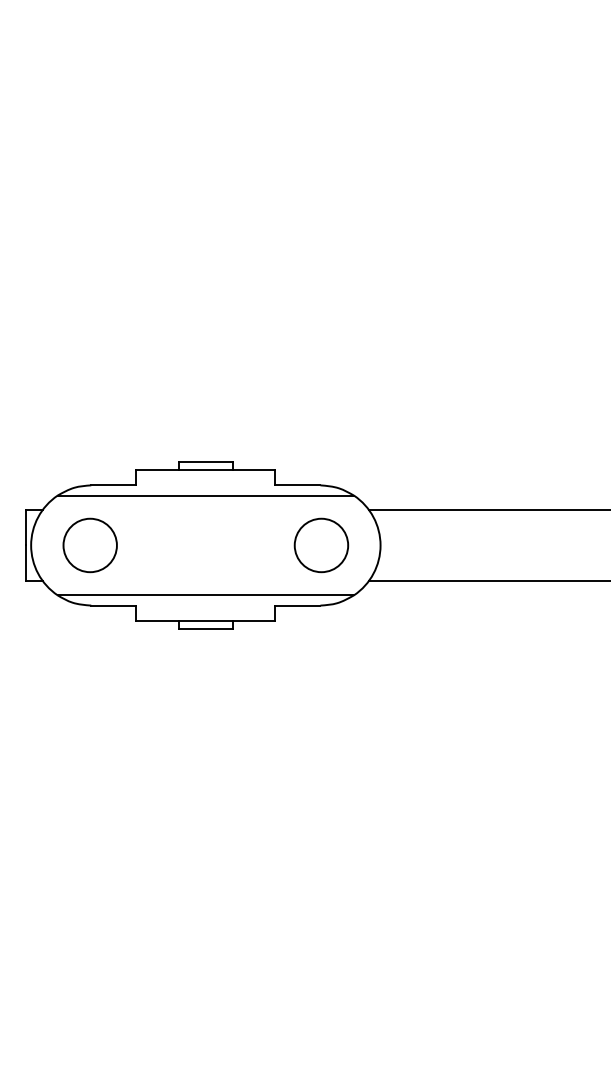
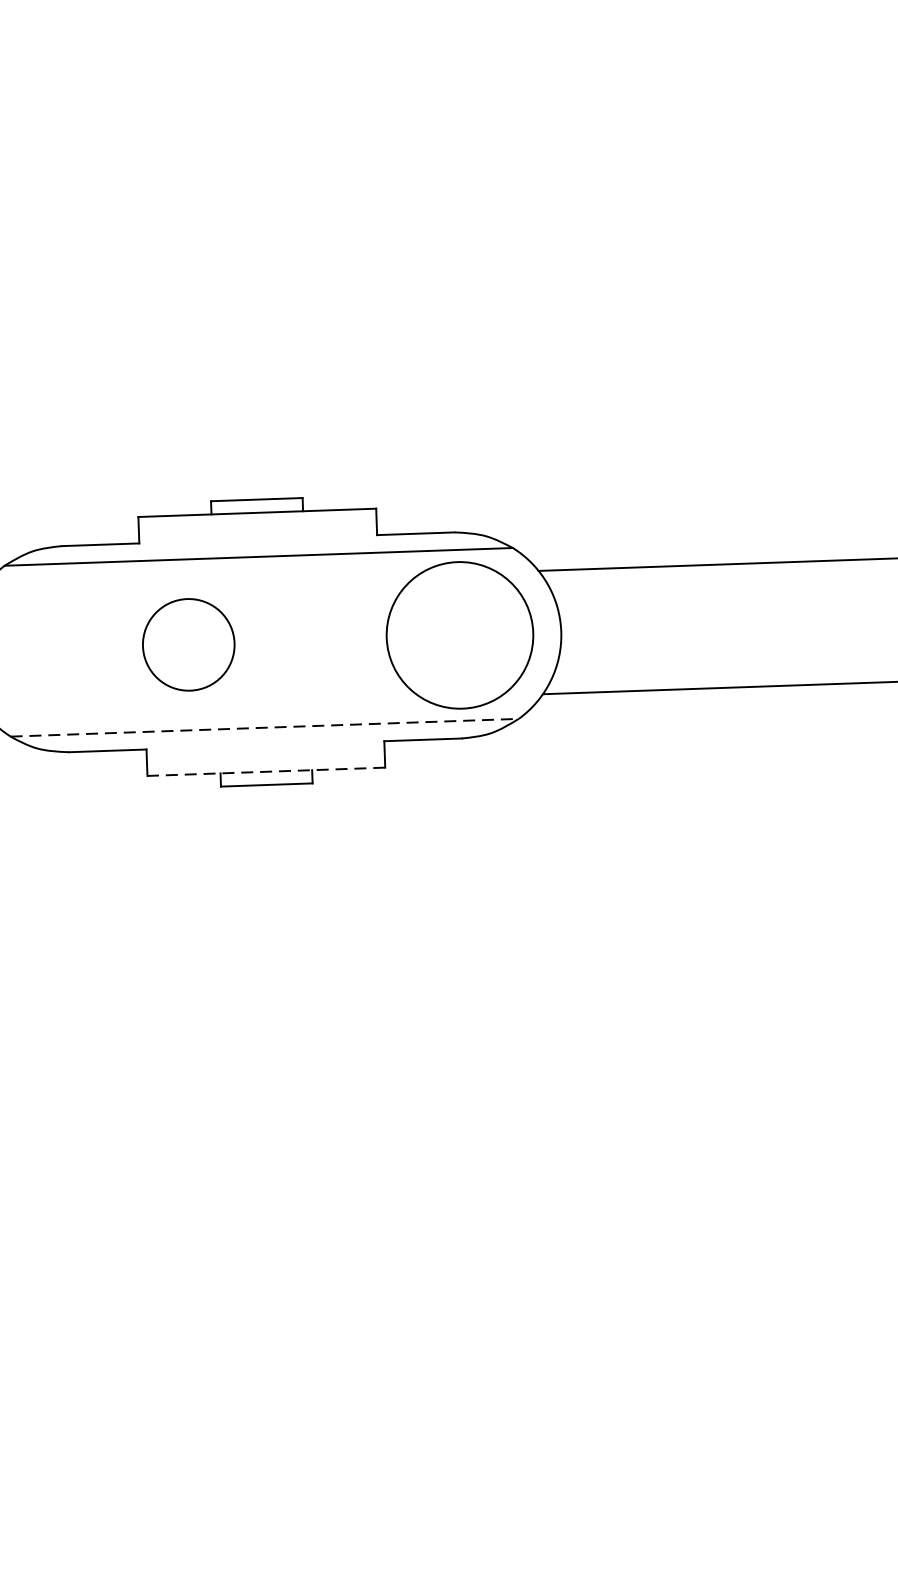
circle: (89, 545) -> (187, 644), moved
circle: (321, 545) -> (460, 635), size x1.6
line: (206, 595) -> (265, 728), solid -> dashed
line: (205, 621) -> (265, 772), solid -> dashed

